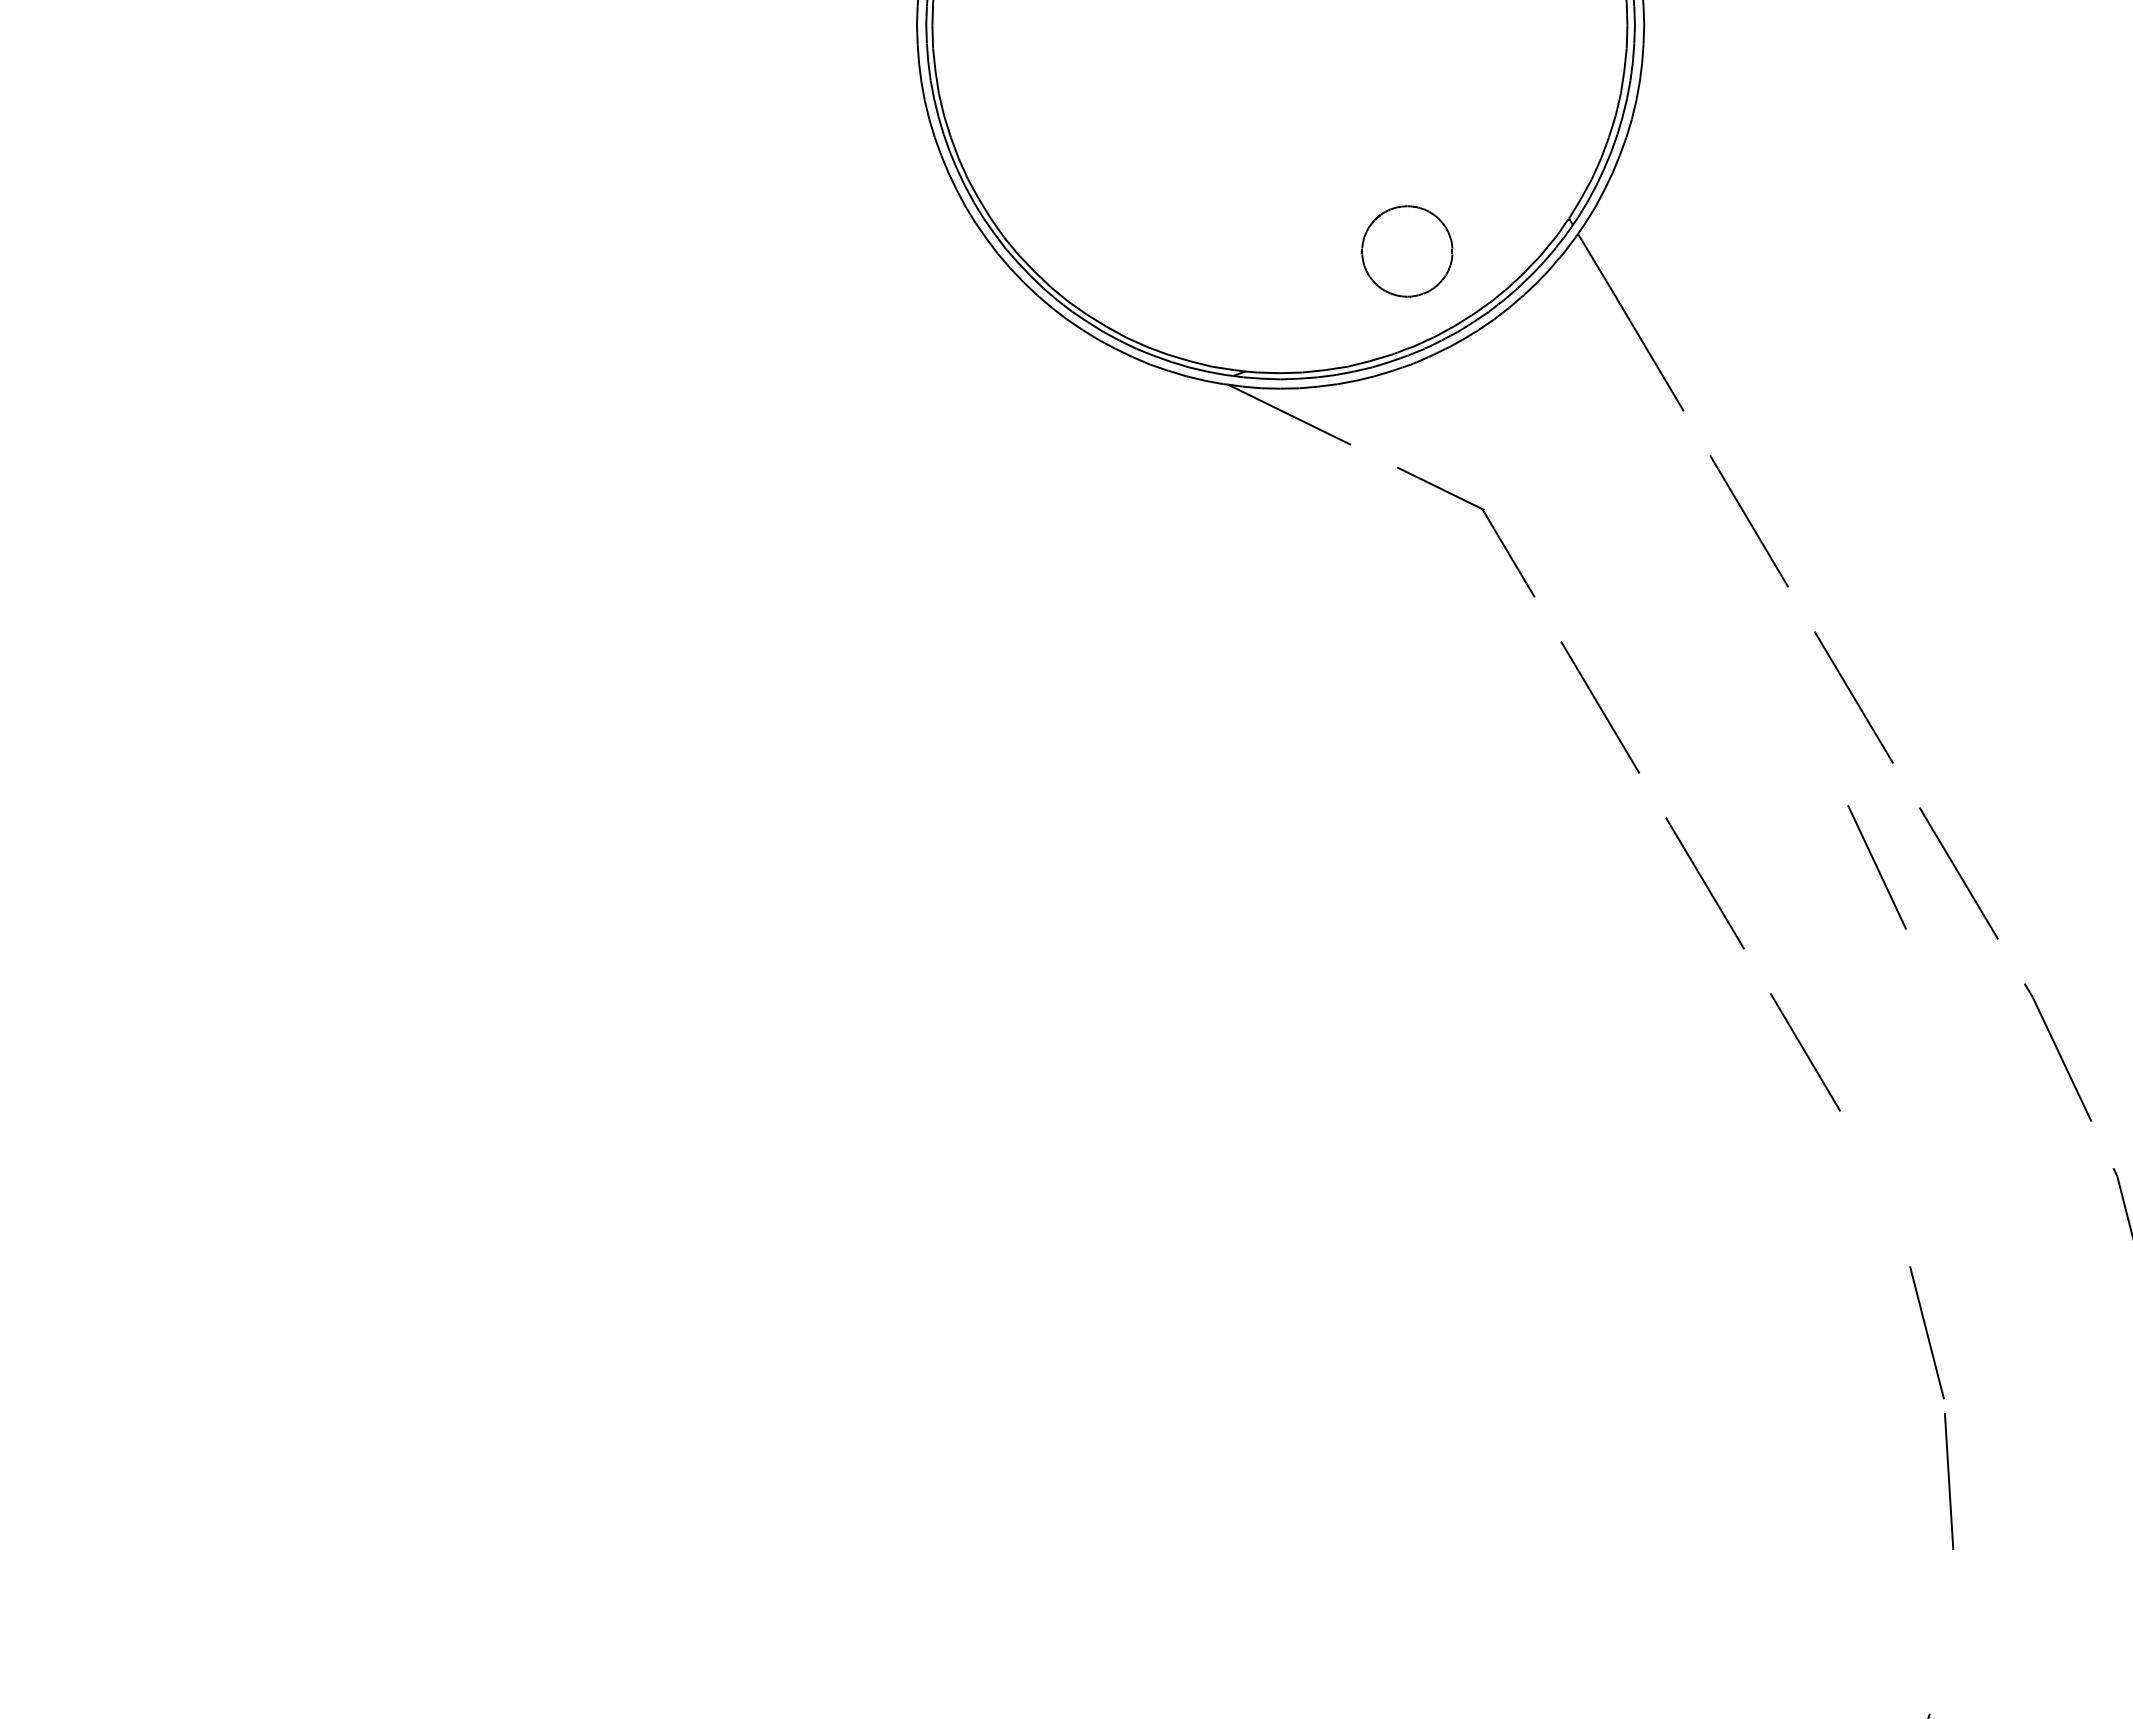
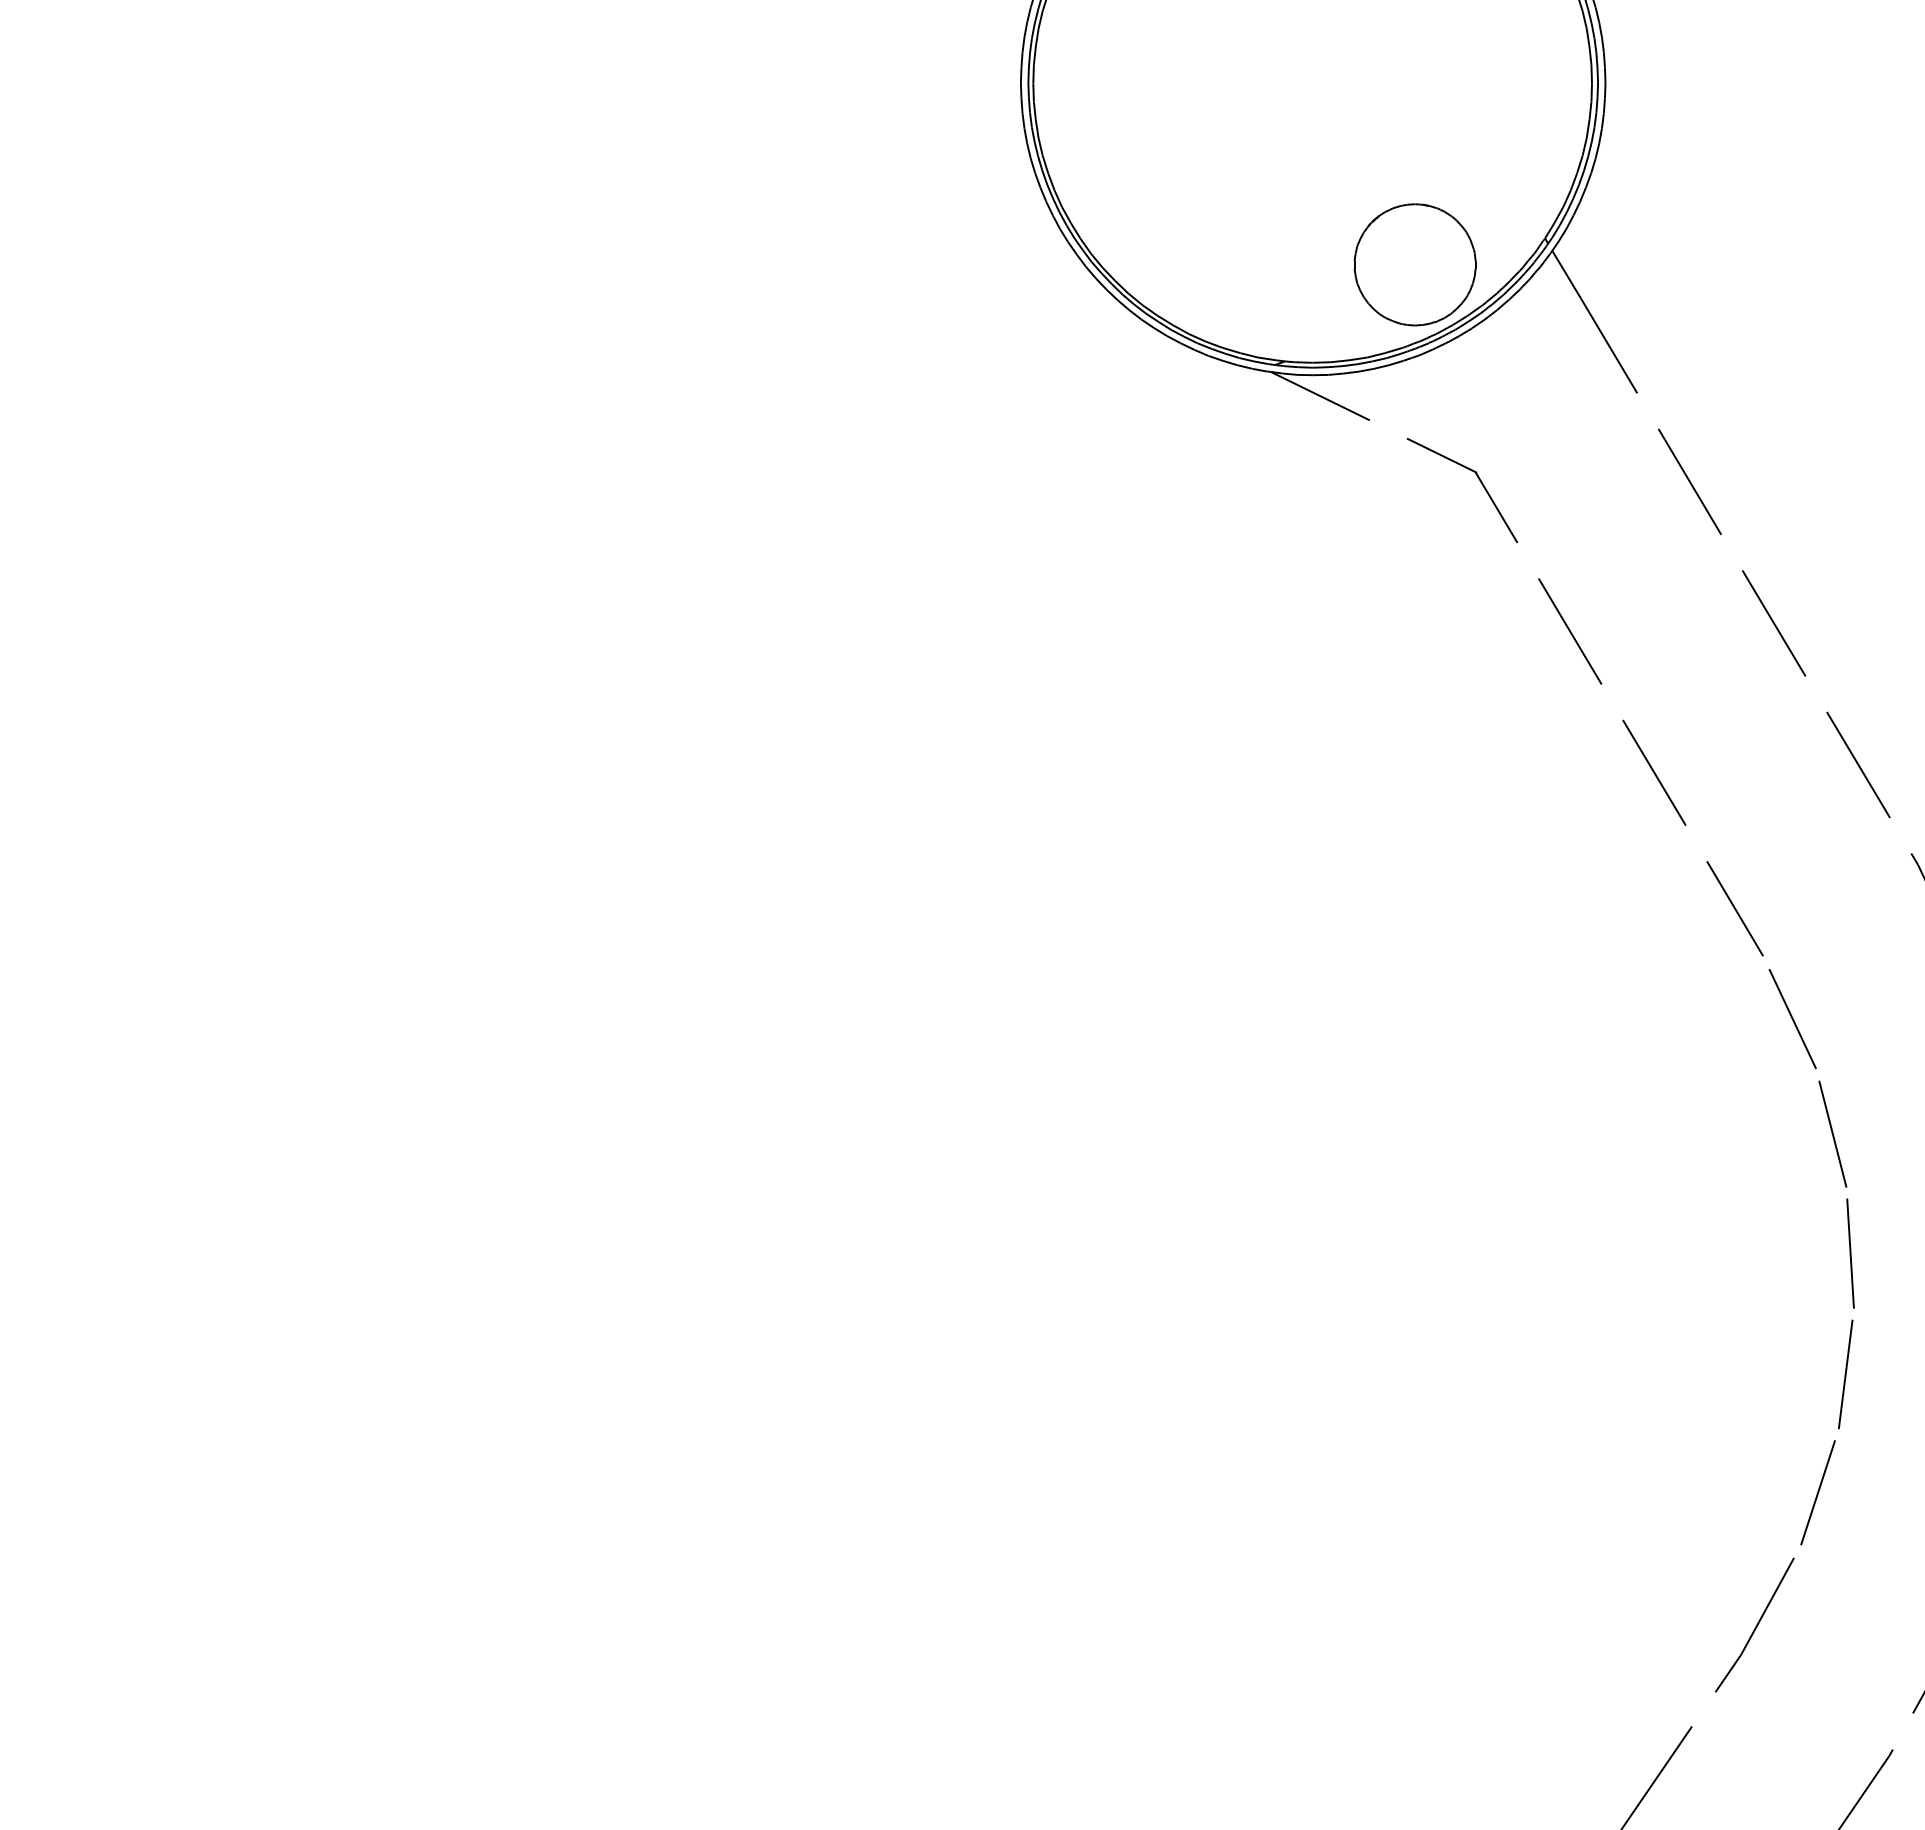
part: (1406, 250) -> (1414, 264), size x1.67
line: (1876, 867) -> (1792, 1019), moved
line: (1942, 1631) -> (1845, 1374), added

